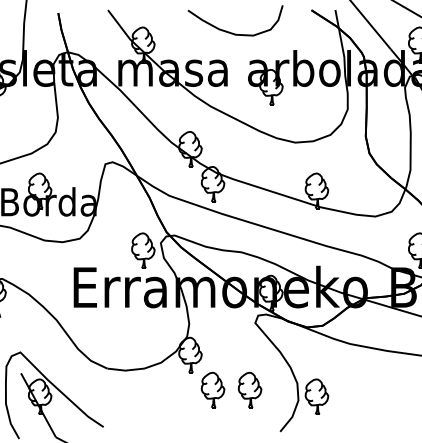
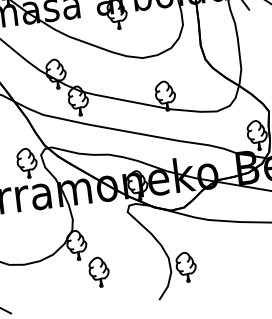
part: (249, 389) -> (129, 267), removed

